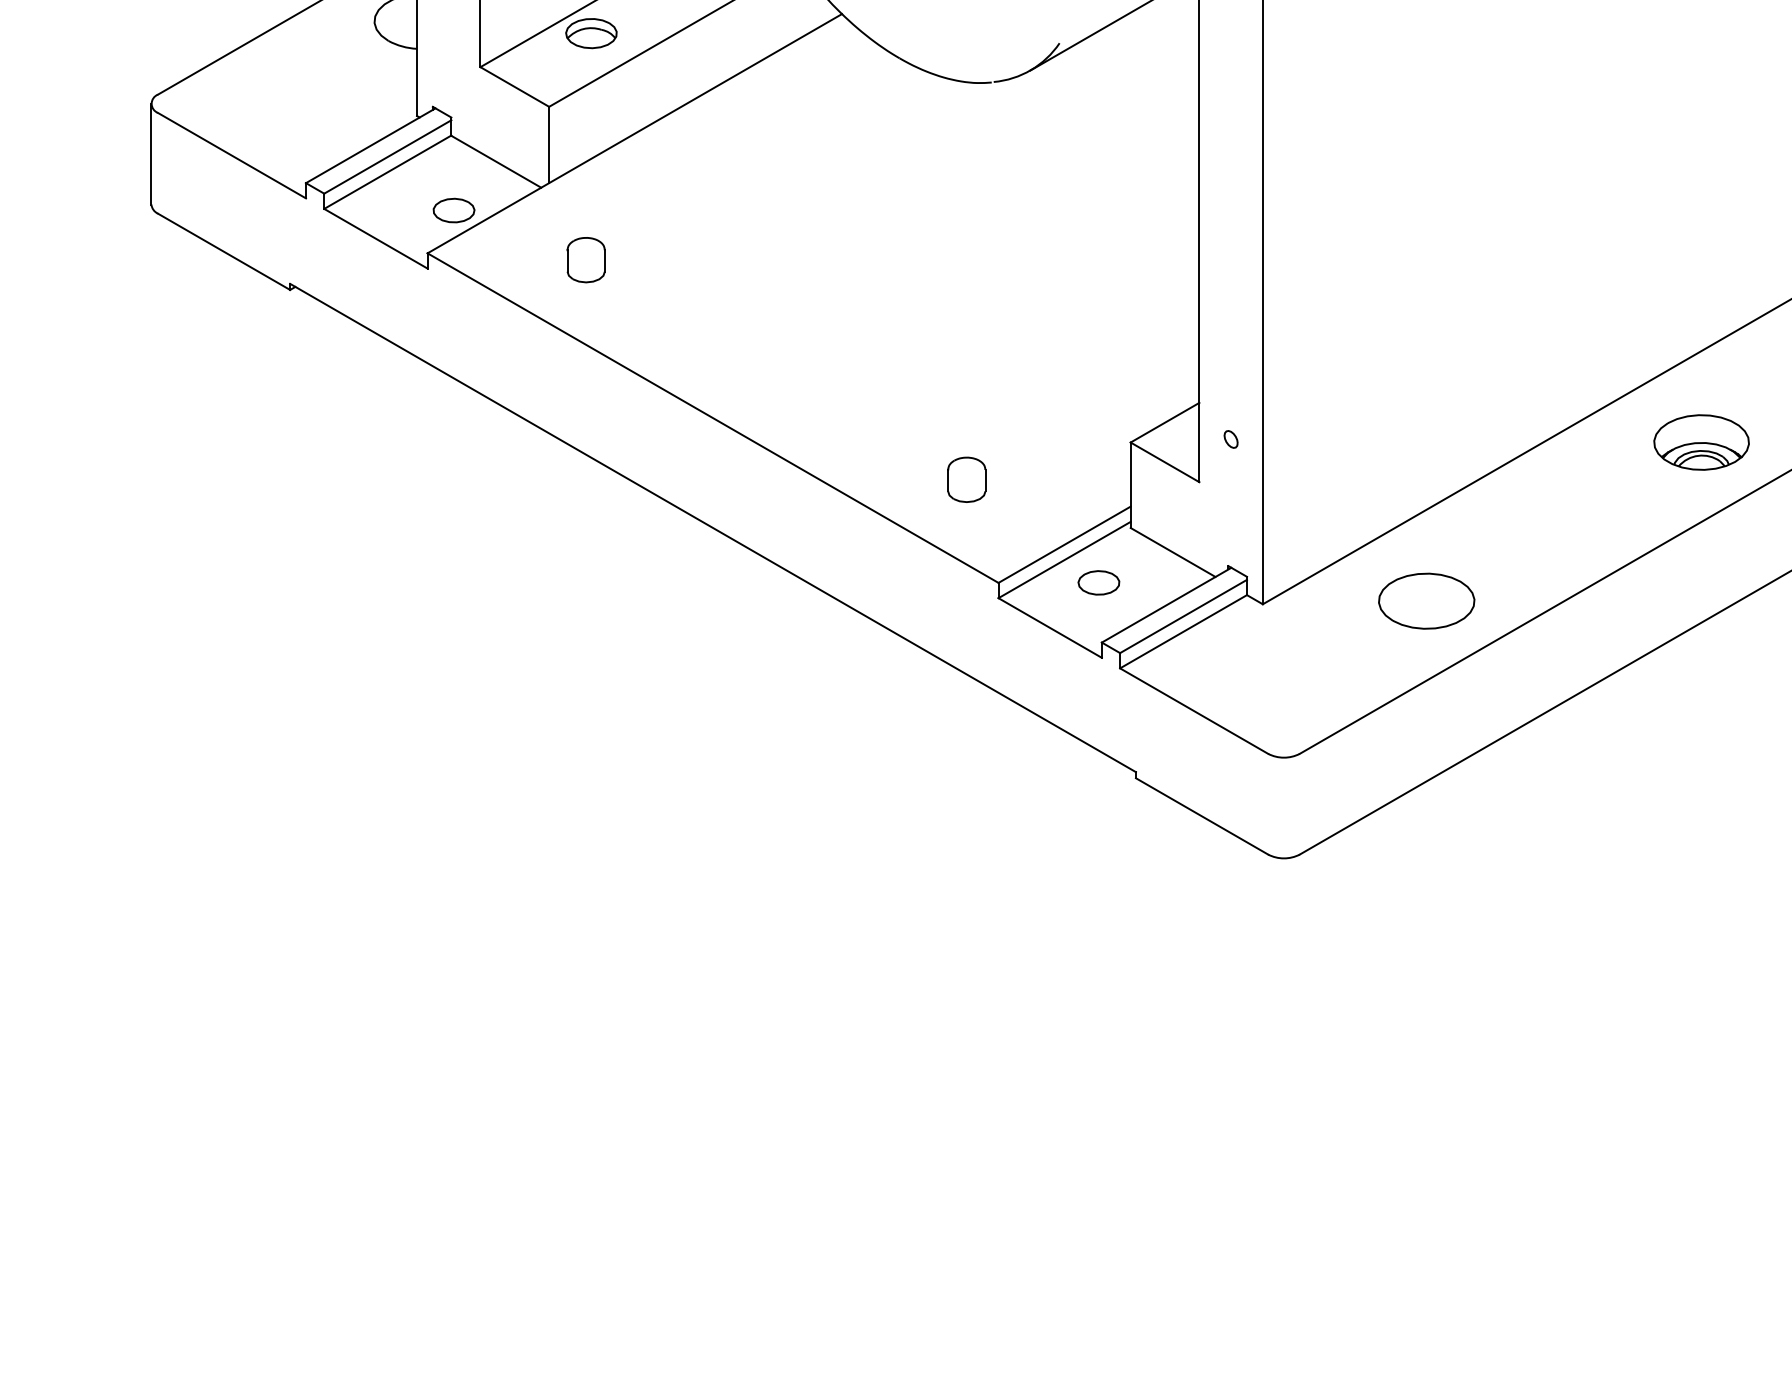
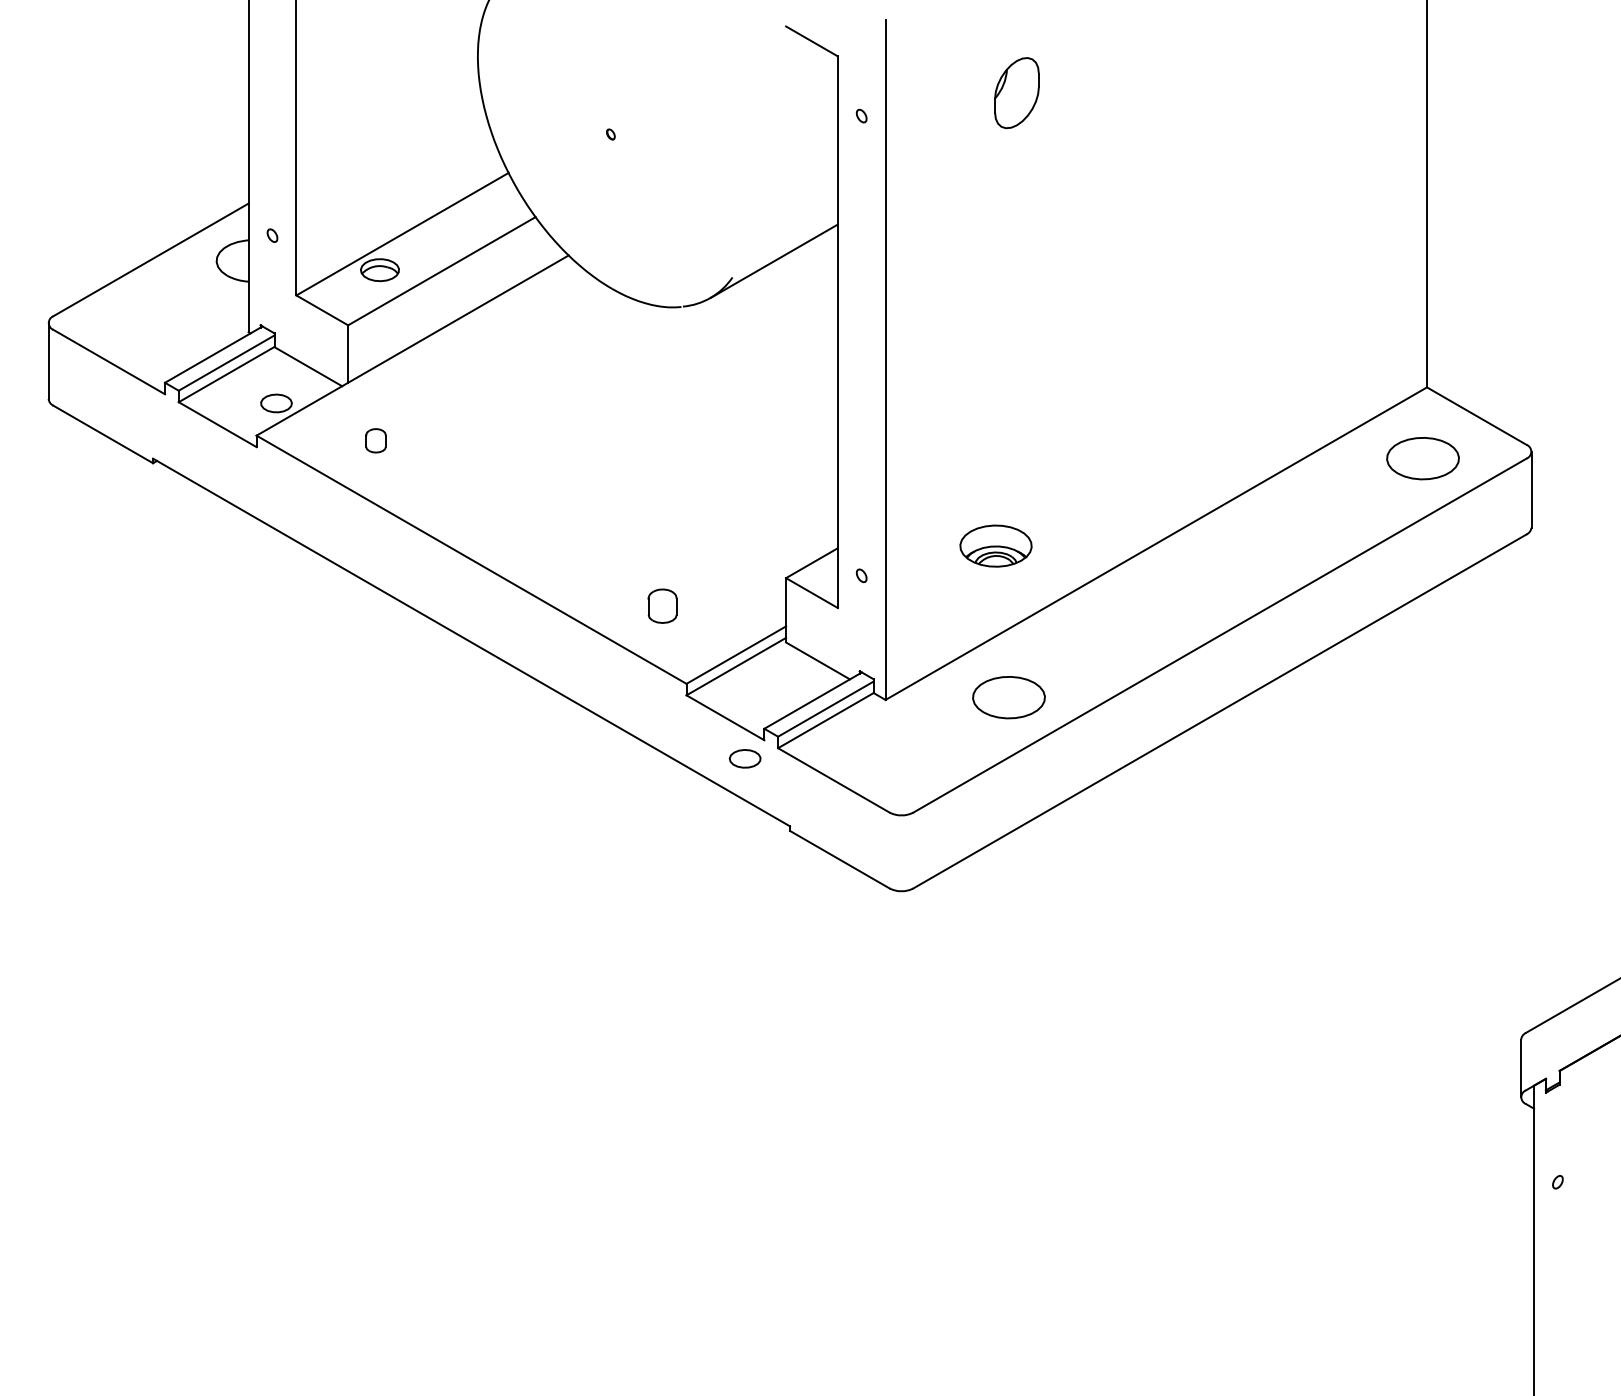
part: (585, 259) -> (375, 440), size x0.7
part: (1700, 441) -> (995, 545), moved
part: (1098, 582) -> (744, 758), moved

